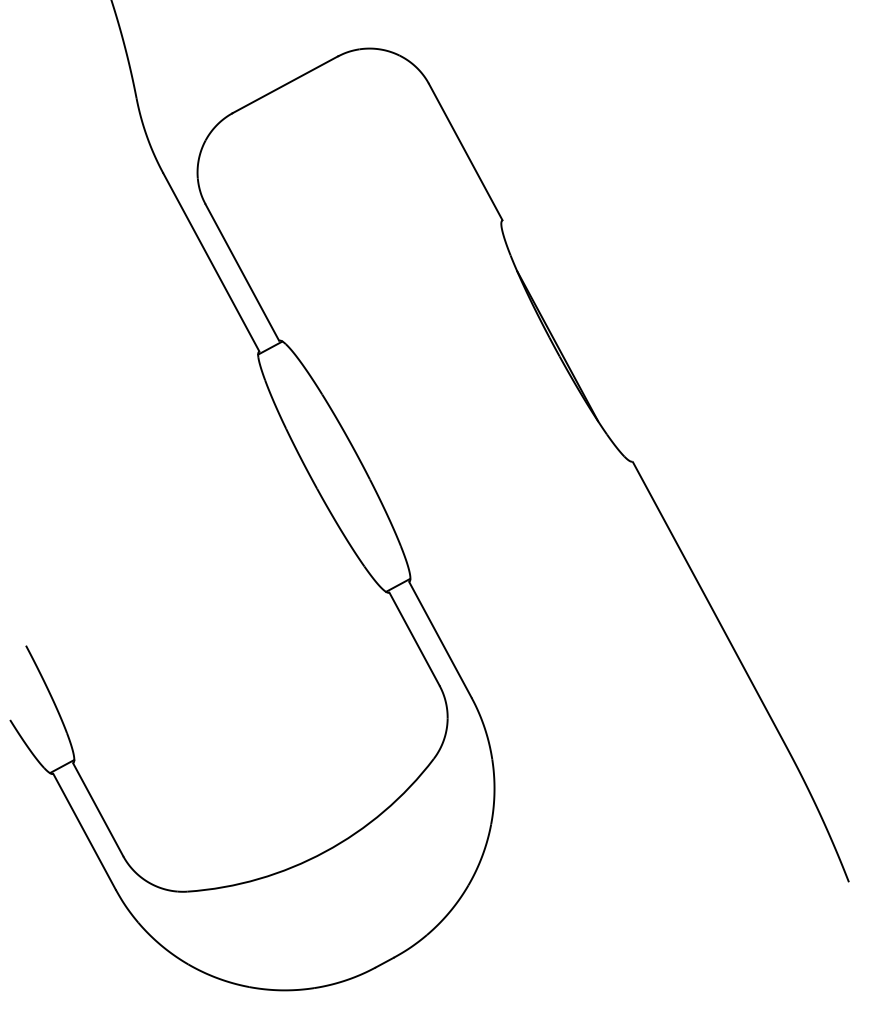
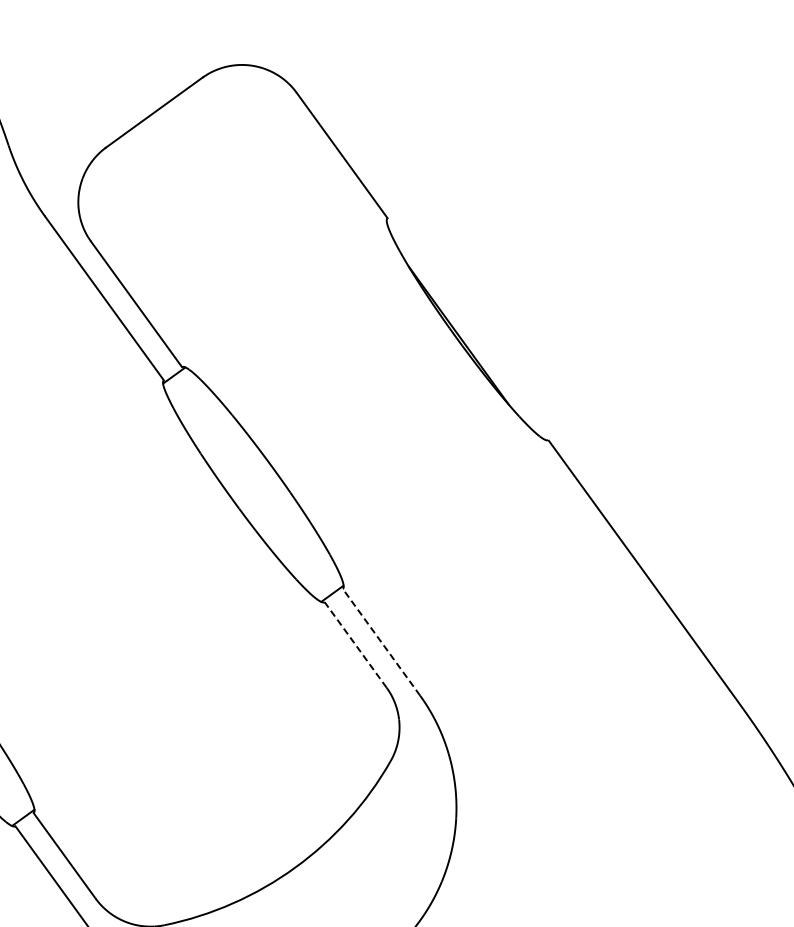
line: (414, 639) -> (355, 645), solid -> dashed
line: (440, 639) -> (381, 641), solid -> dashed

